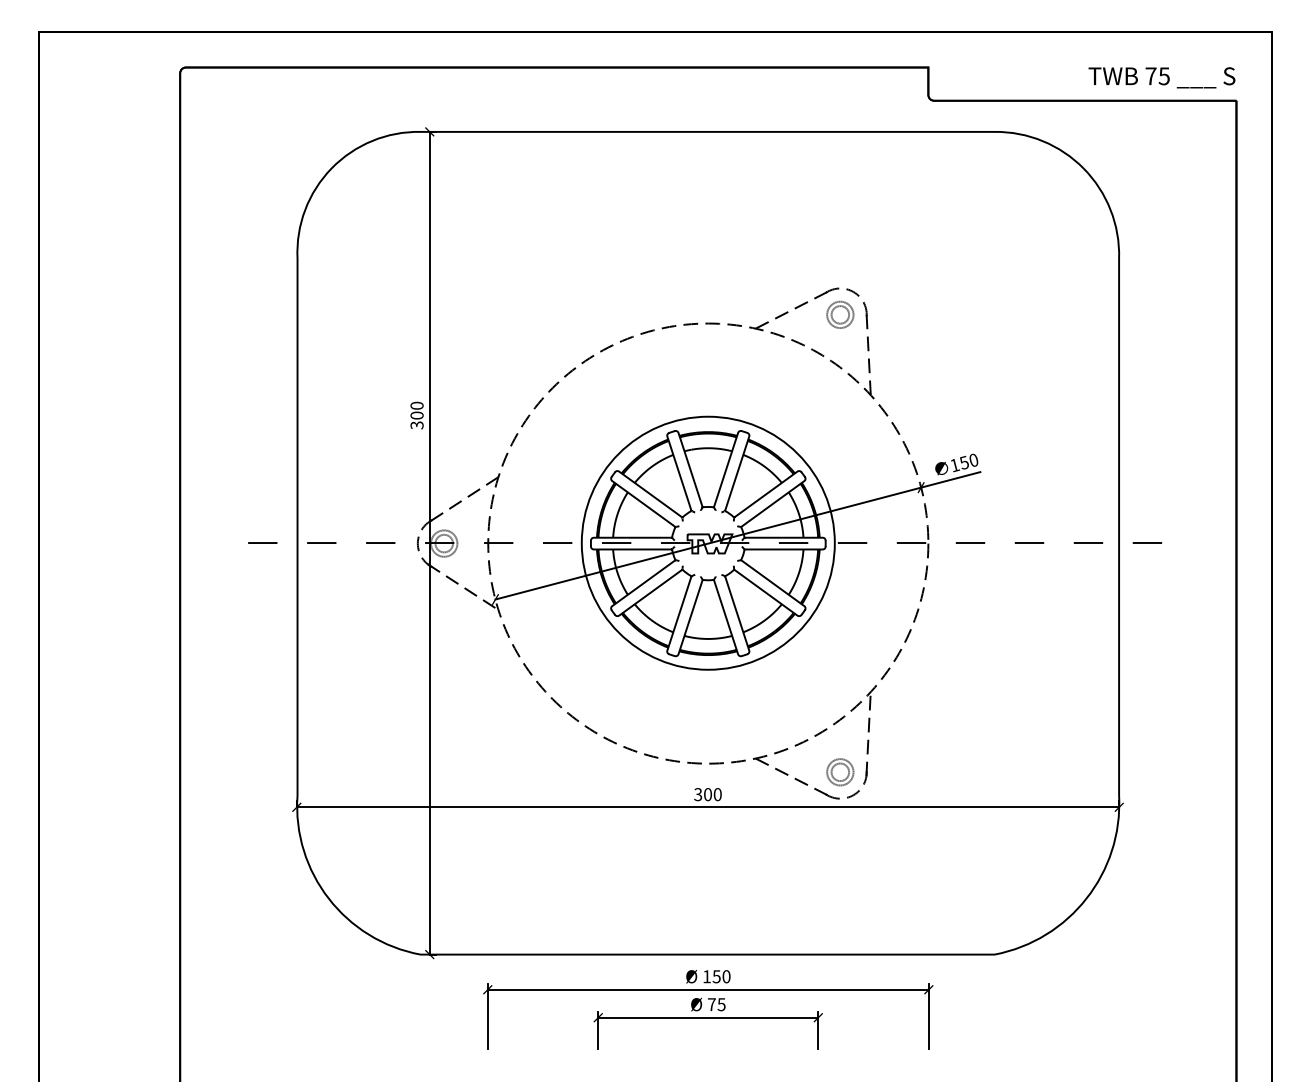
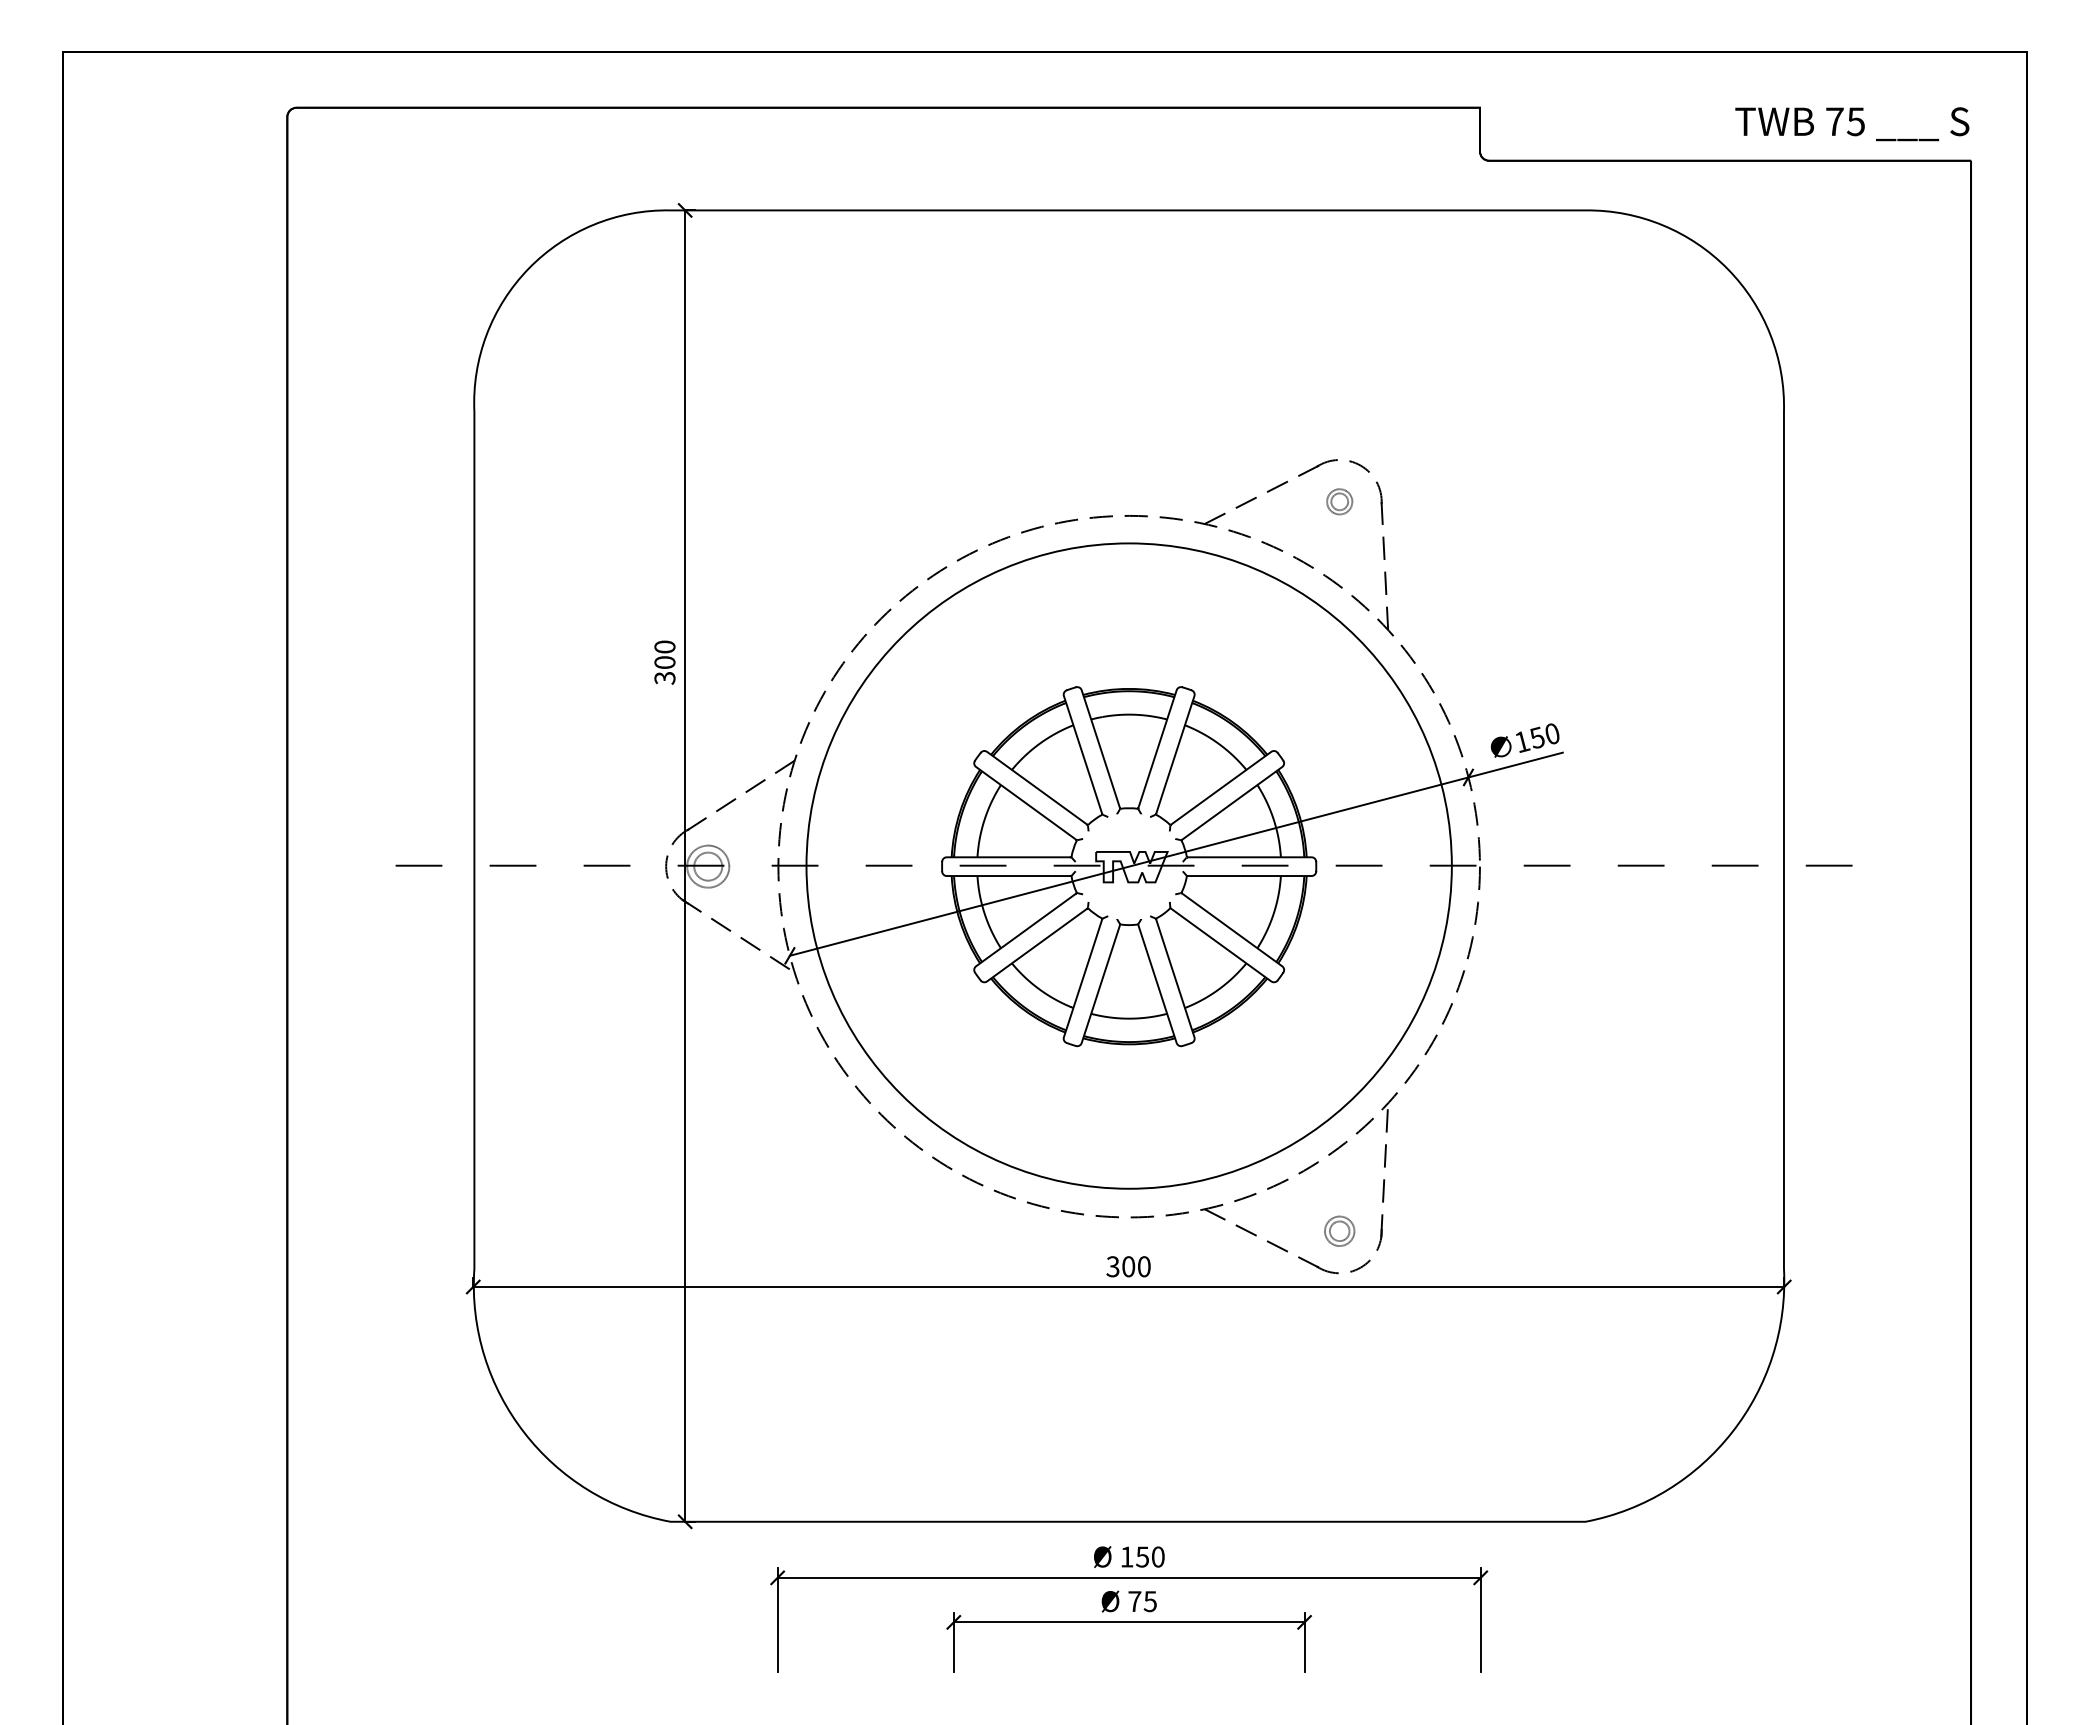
part: (840, 314) -> (1339, 501), size x0.6
circle: (707, 542) -> (1127, 864), size x1.6
part: (840, 772) -> (1339, 1231), size x0.7

